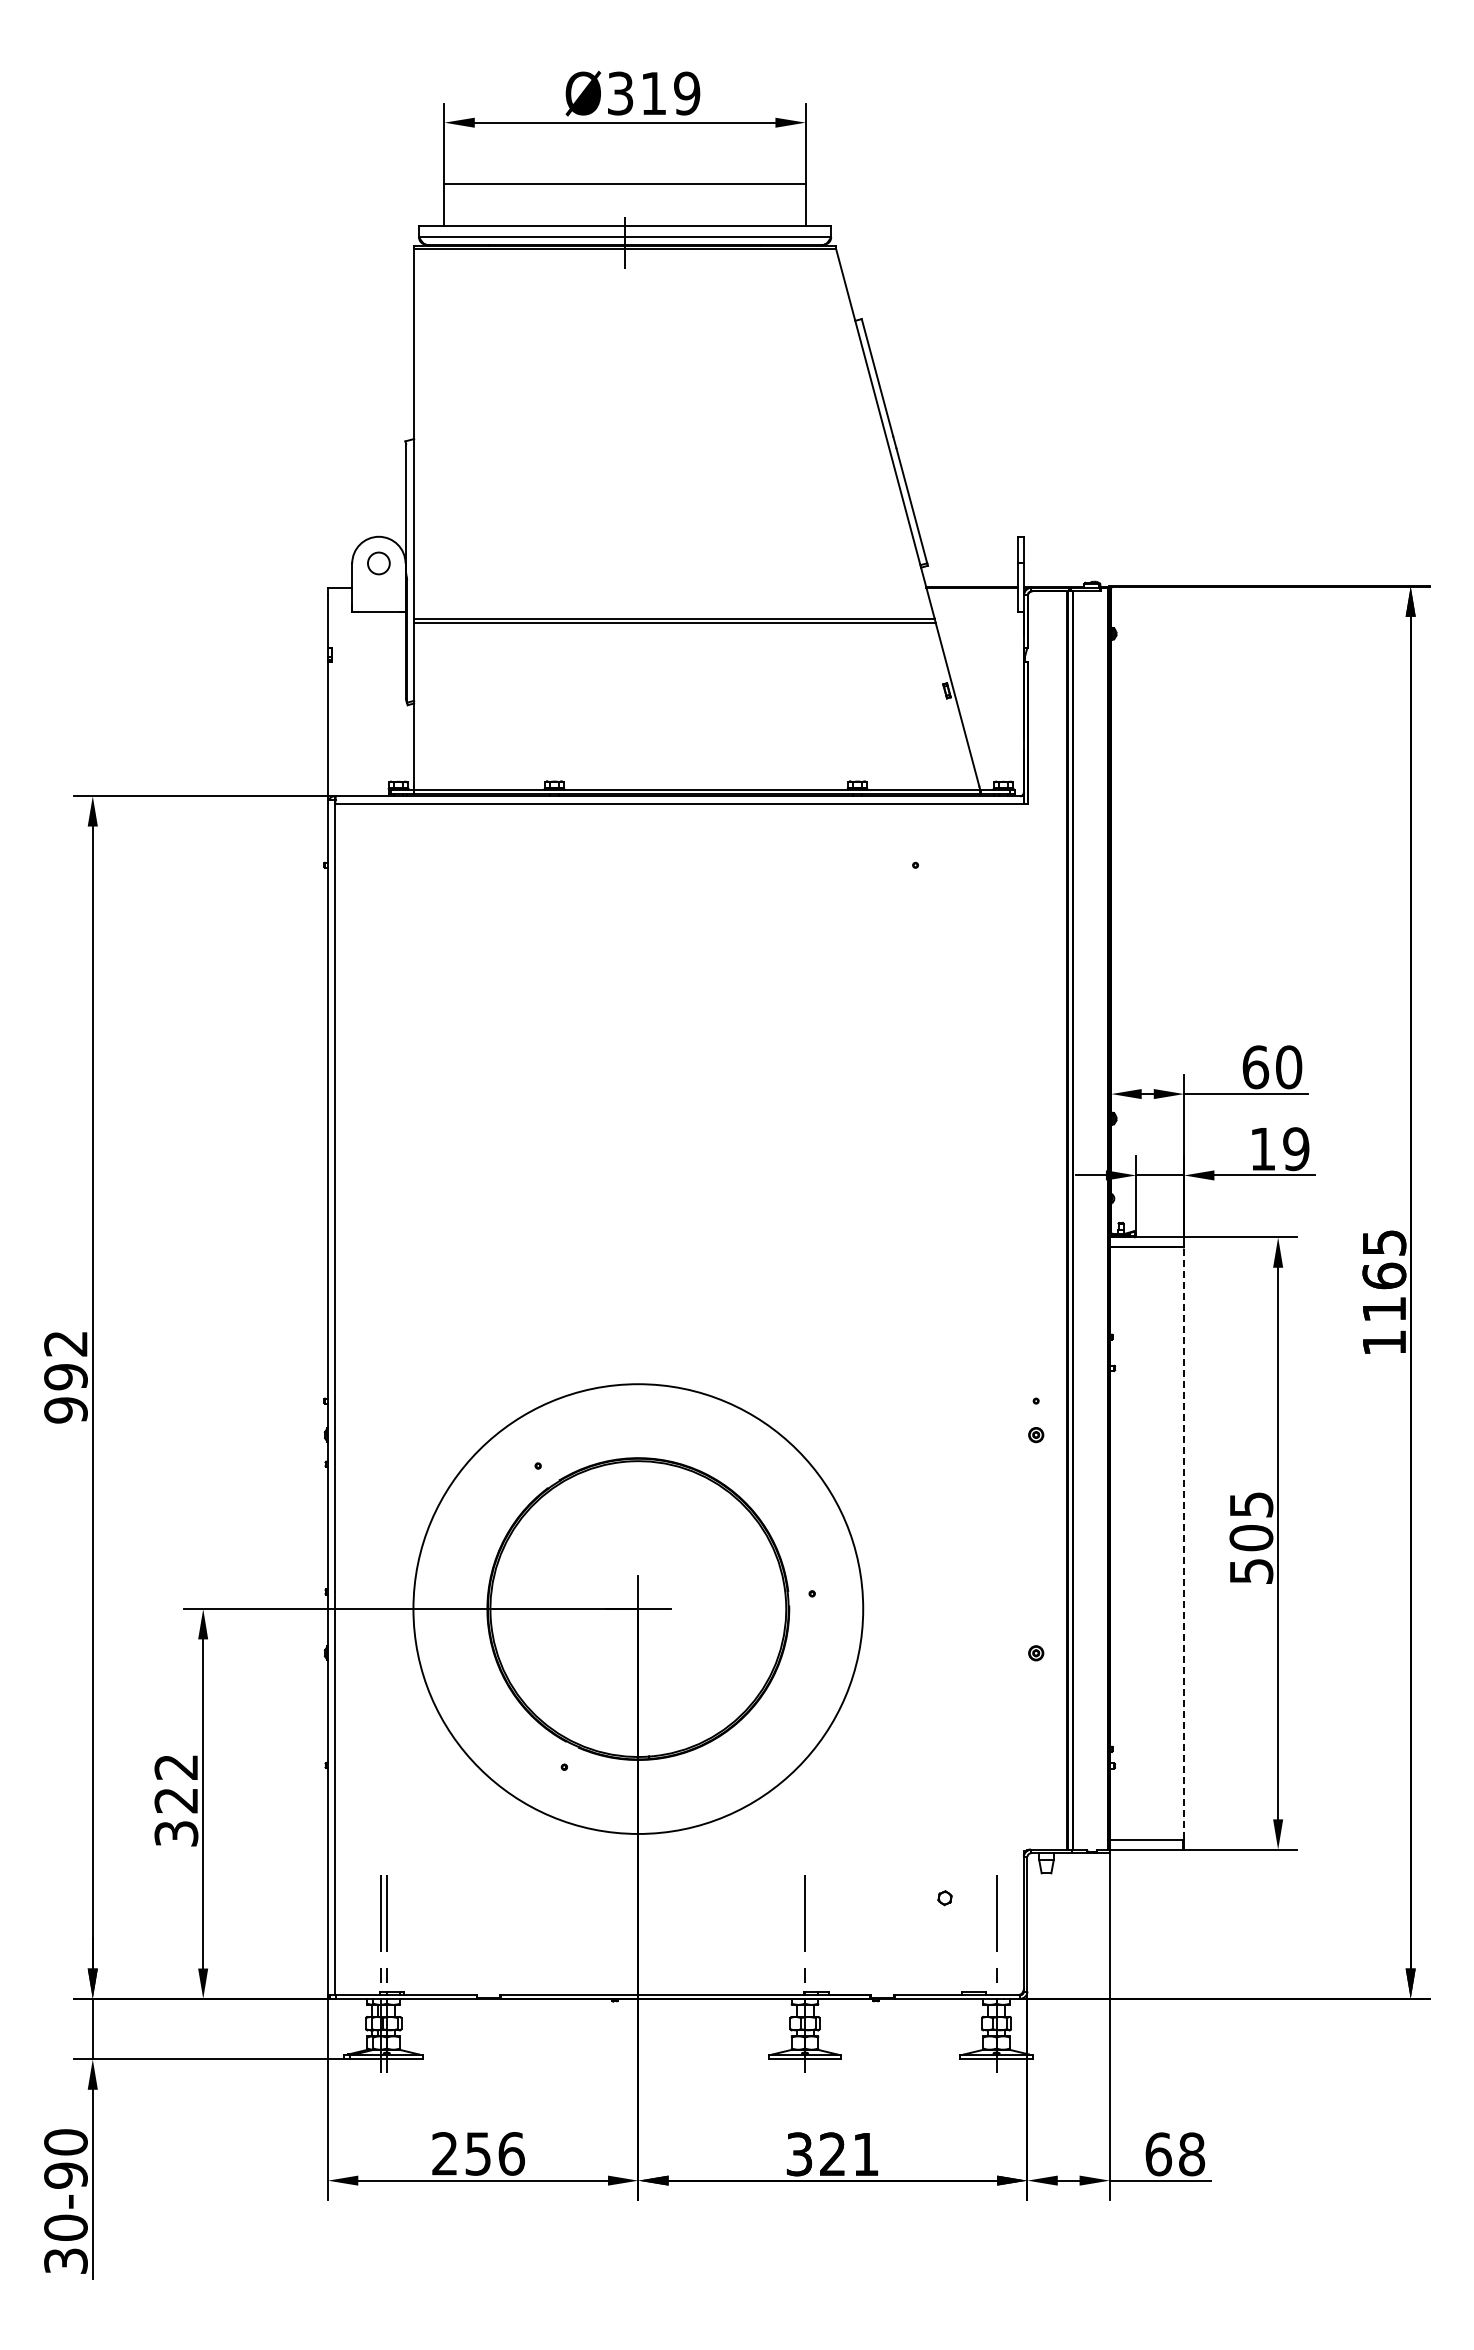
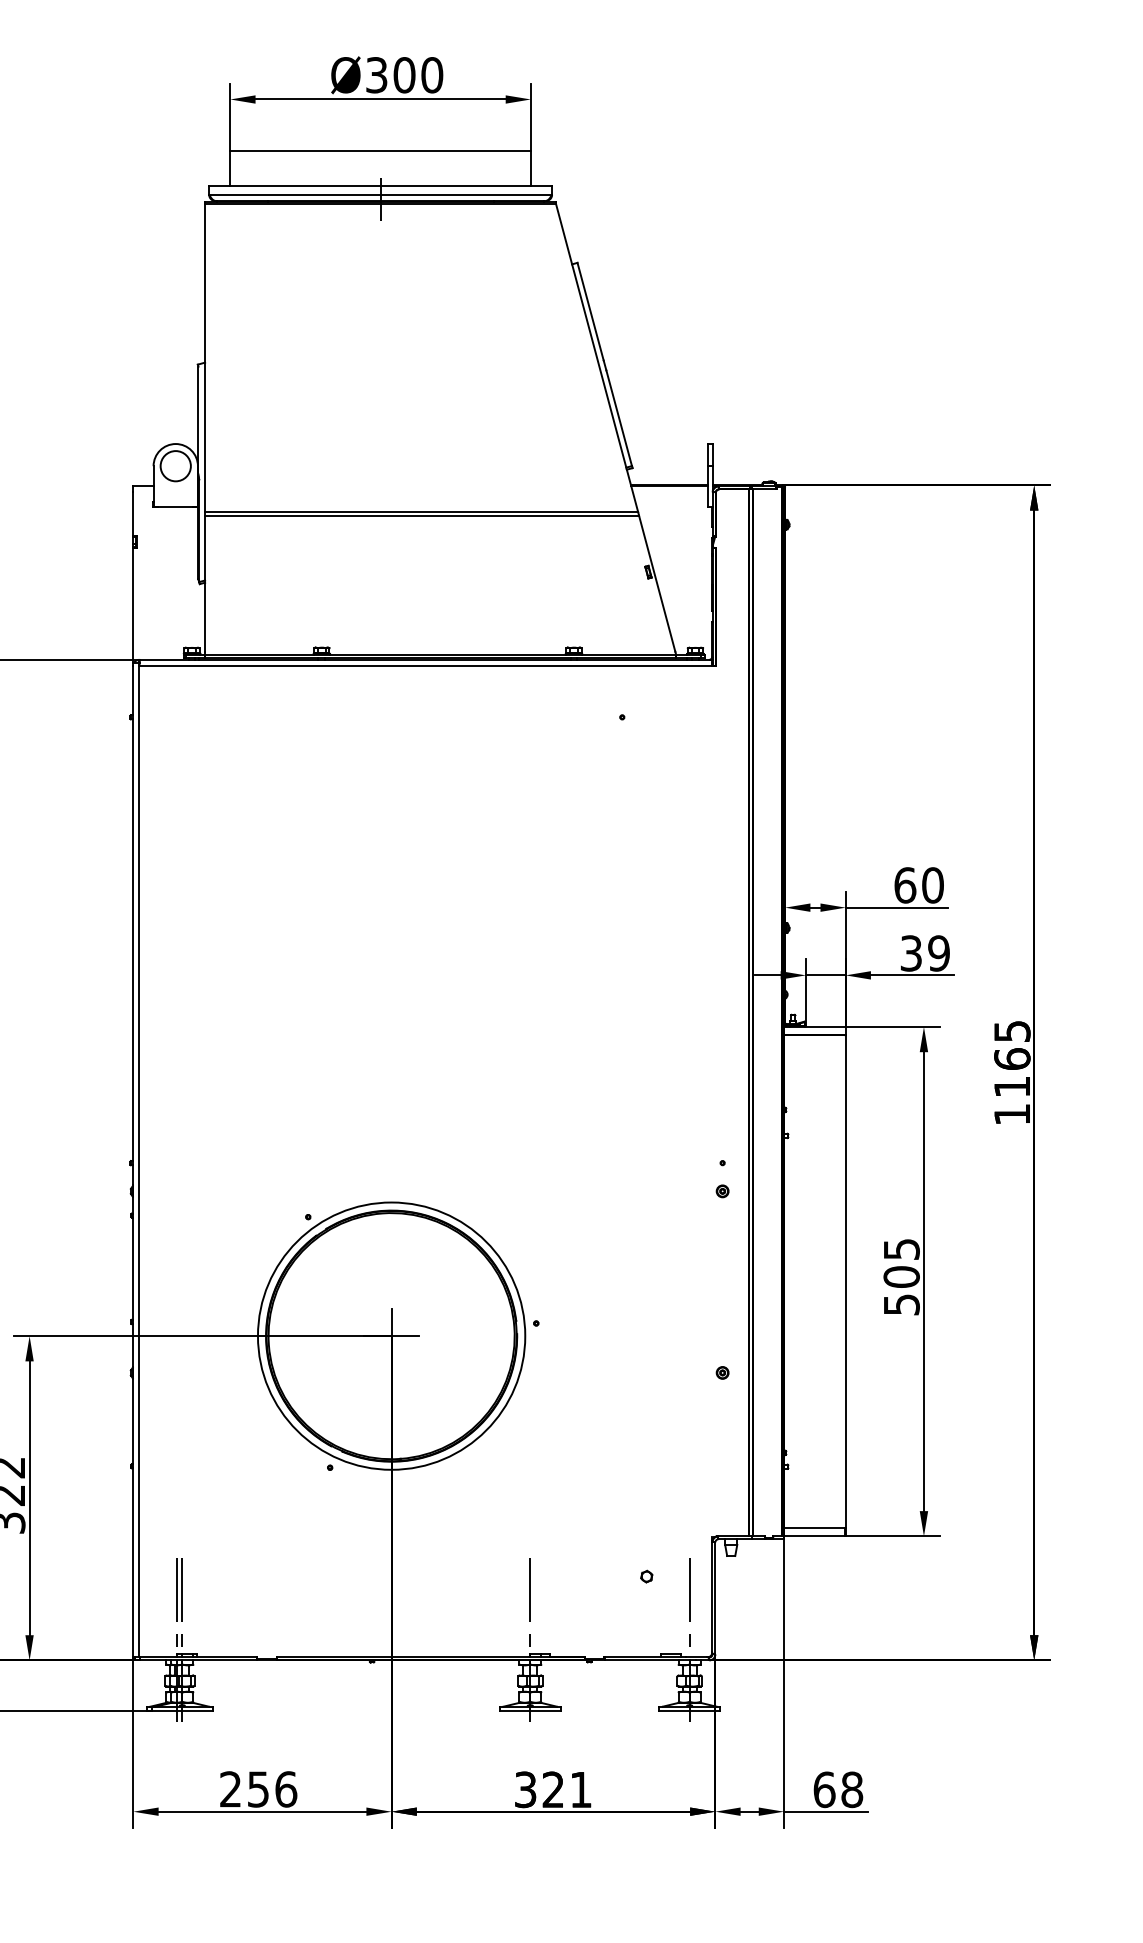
text: (670, 93) -> (418, 75), Ø319 -> Ø300
circle: (378, 563) -> (175, 466), size x1.67
text: (1262, 1149) -> (910, 953), 19 -> 39
line: (1184, 1543) -> (846, 1281), dashed -> solid
circle: (637, 1608) -> (390, 1335), size x0.71

